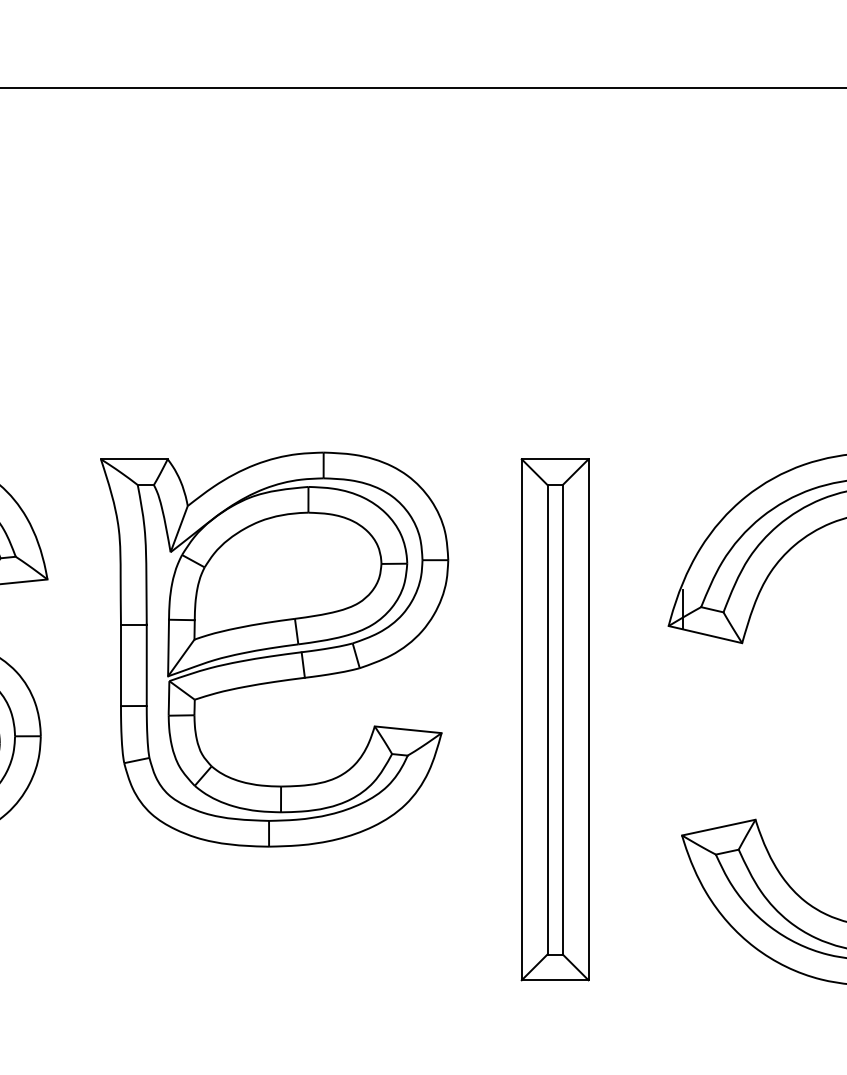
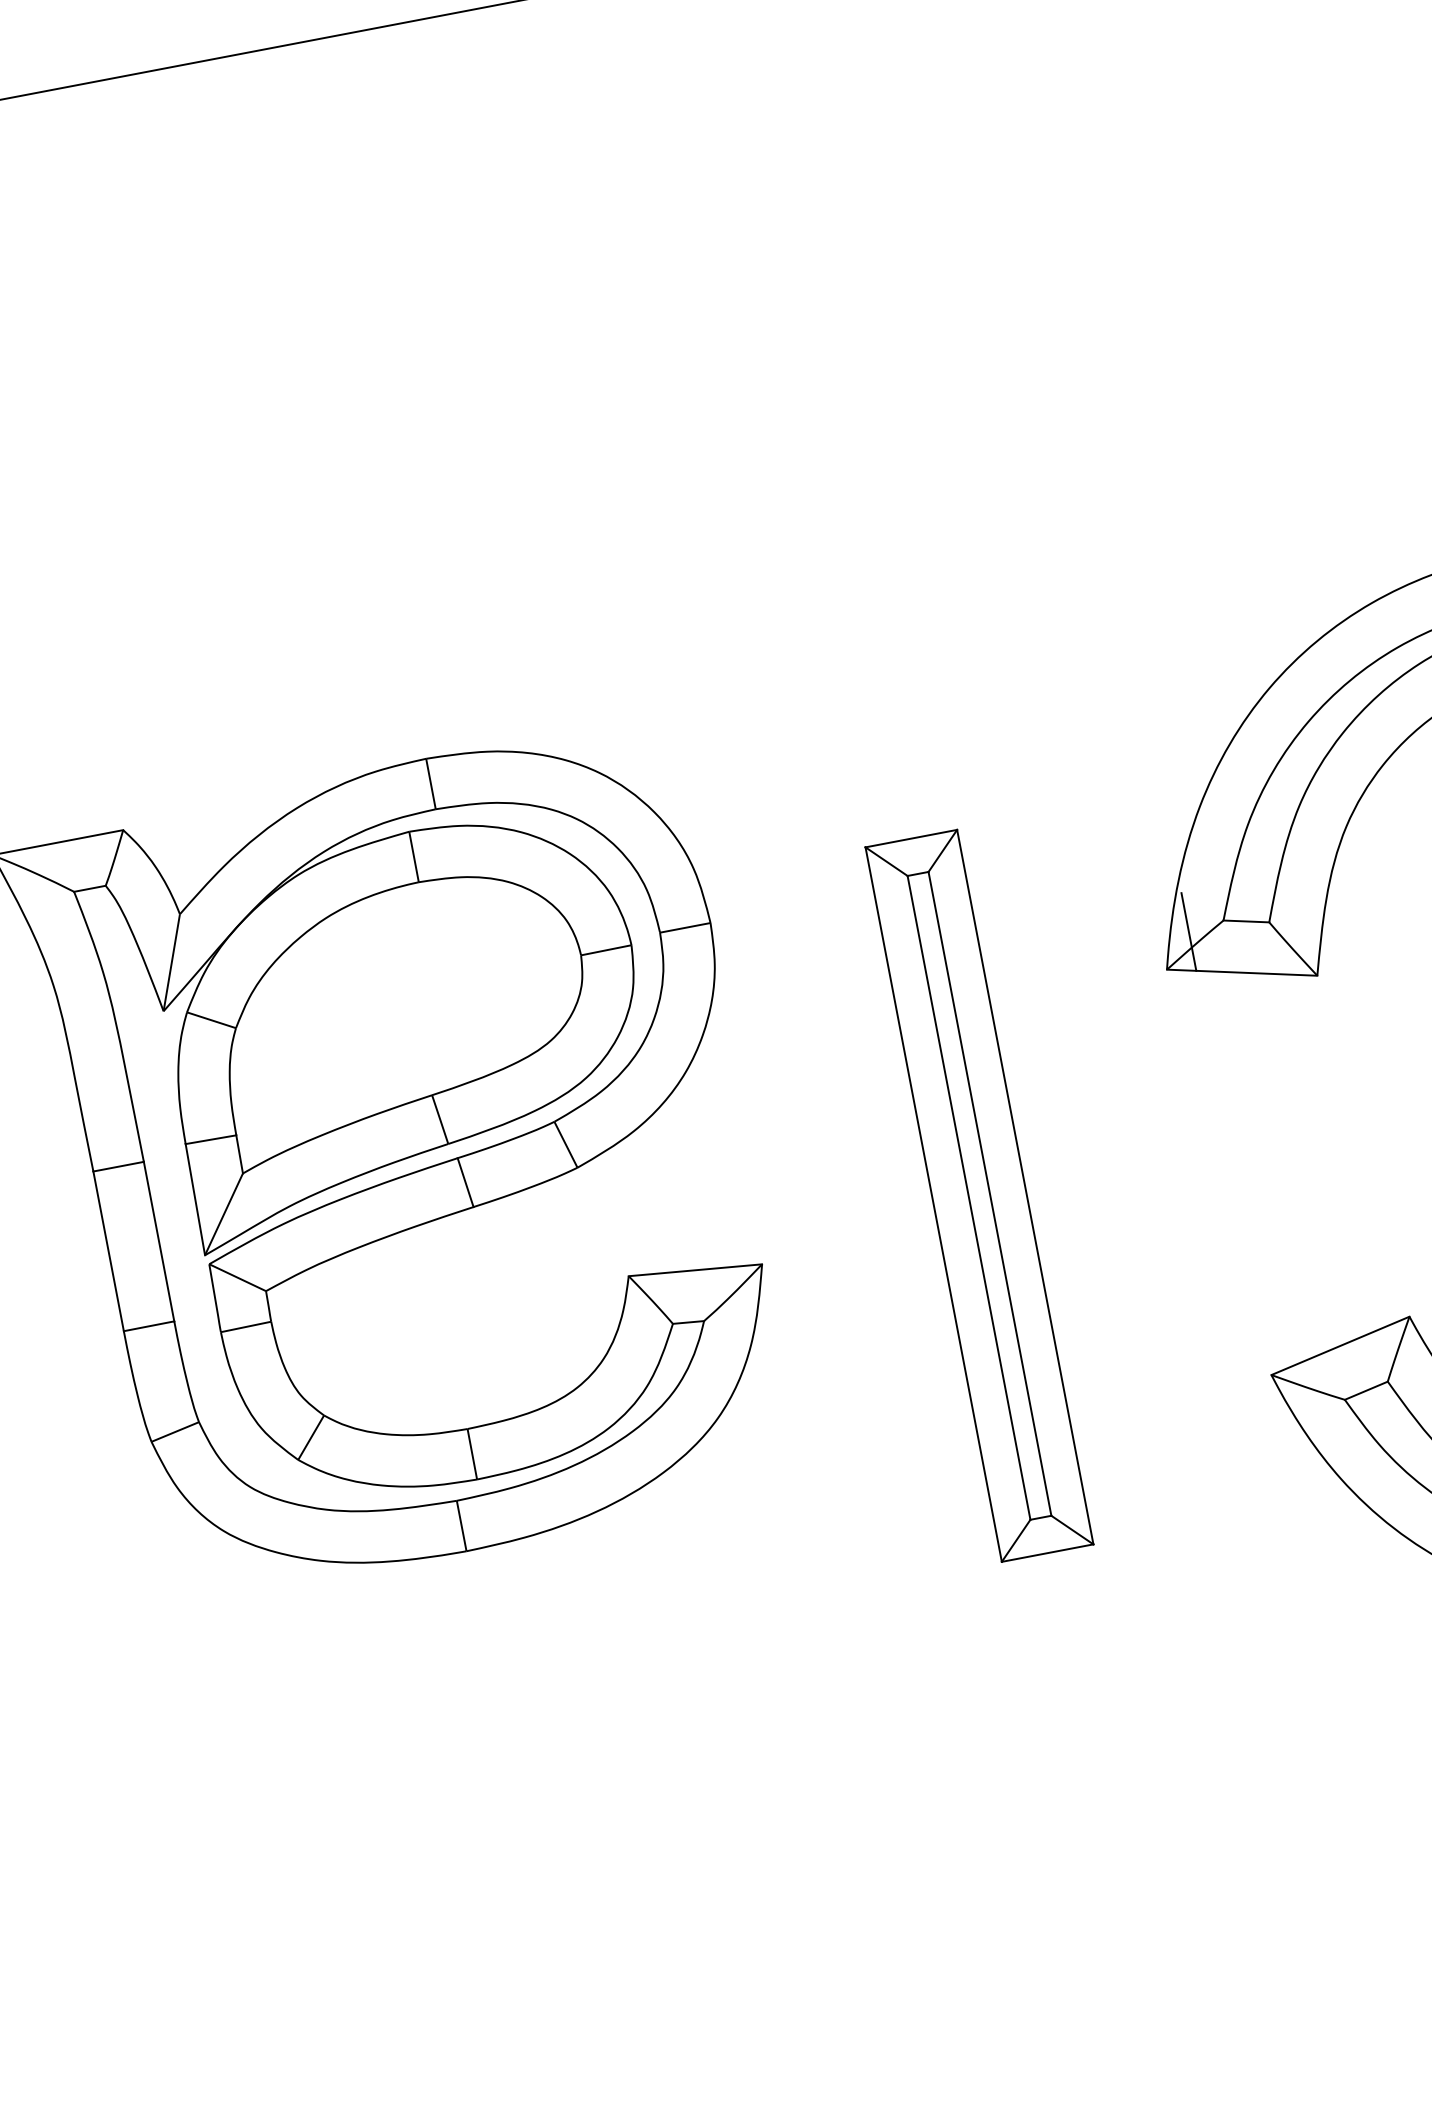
part: (554, 719) -> (978, 1195), size x0.7

